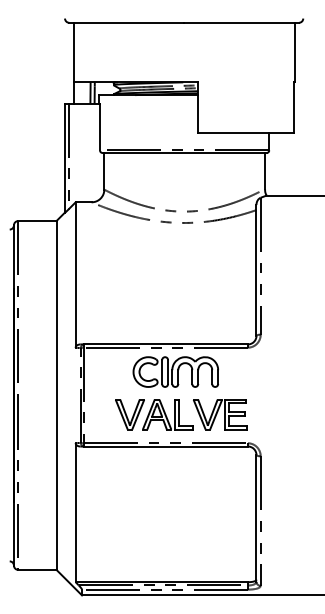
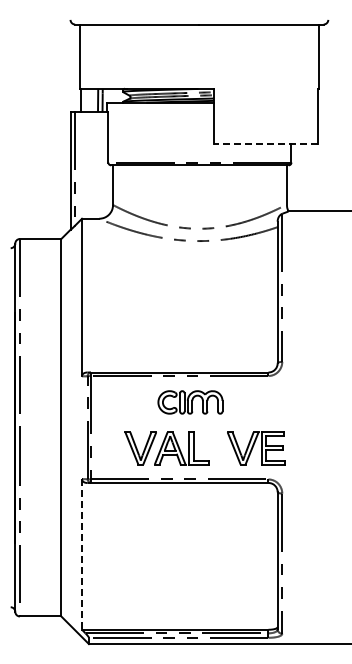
line: (246, 133) -> (266, 144), solid -> dashed
part: (175, 372) -> (190, 402), size x0.7
part: (220, 414) -> (256, 448), moved
line: (76, 512) -> (82, 554), solid -> dashed

